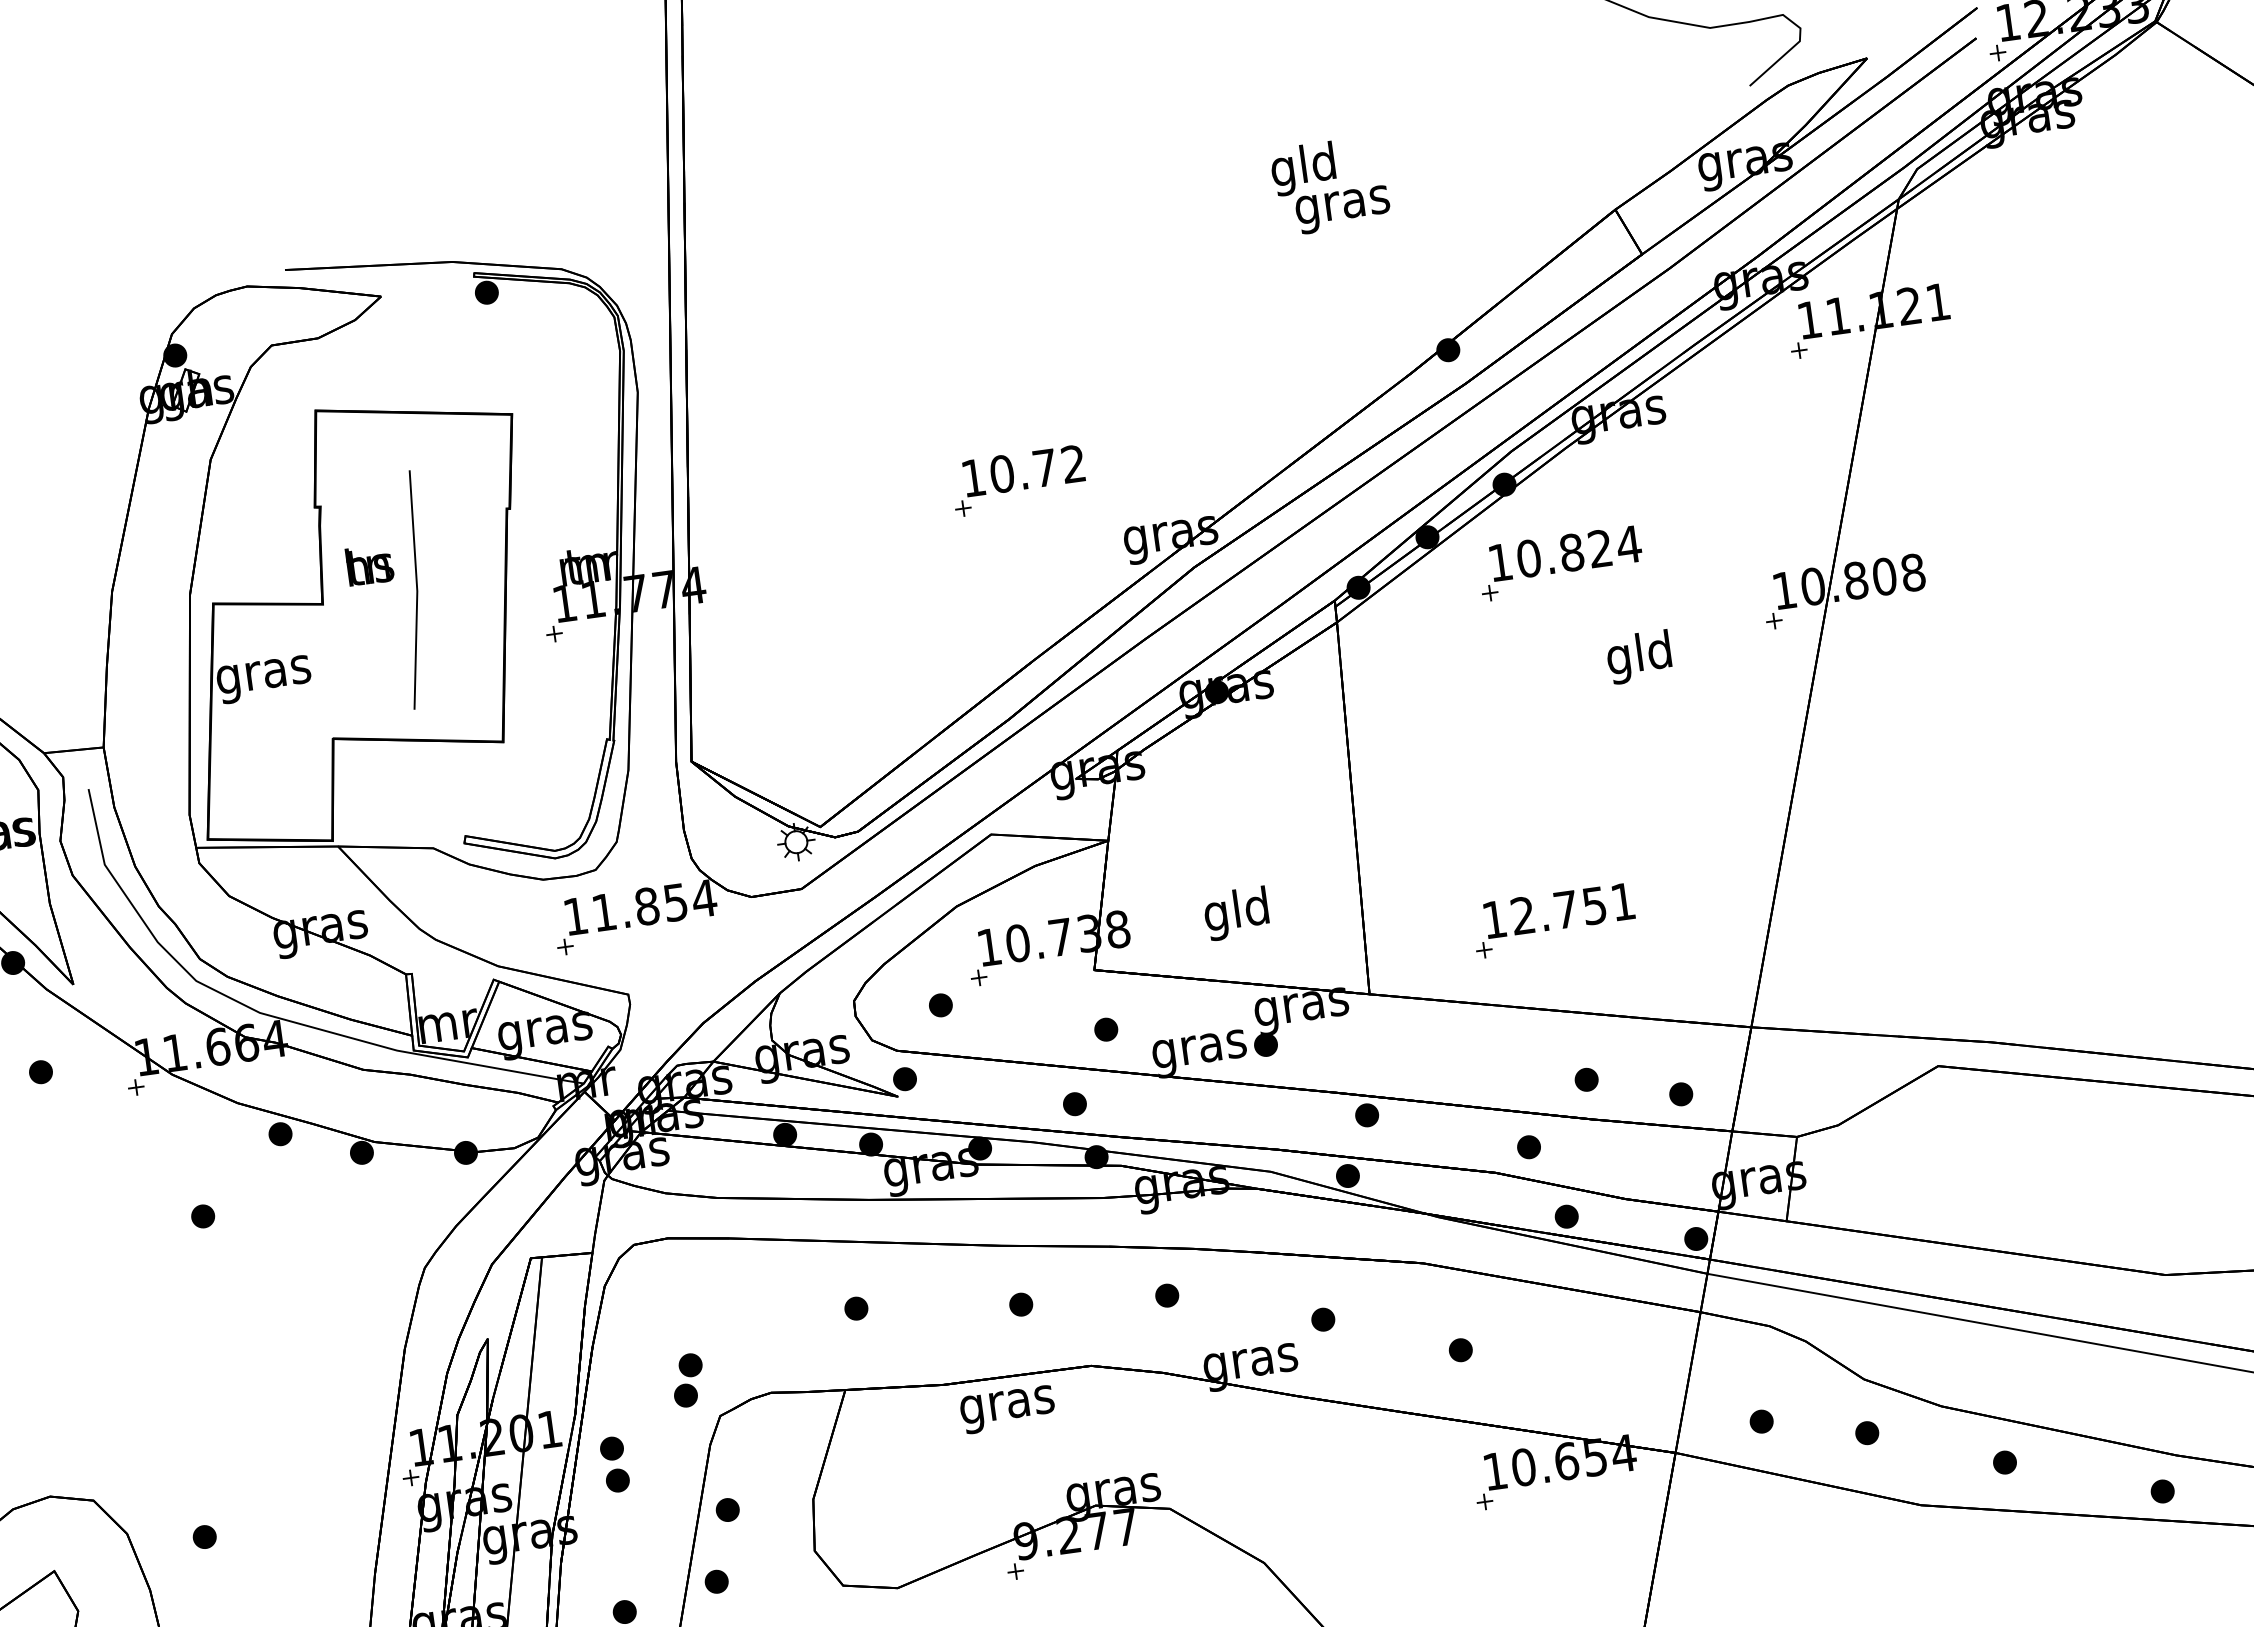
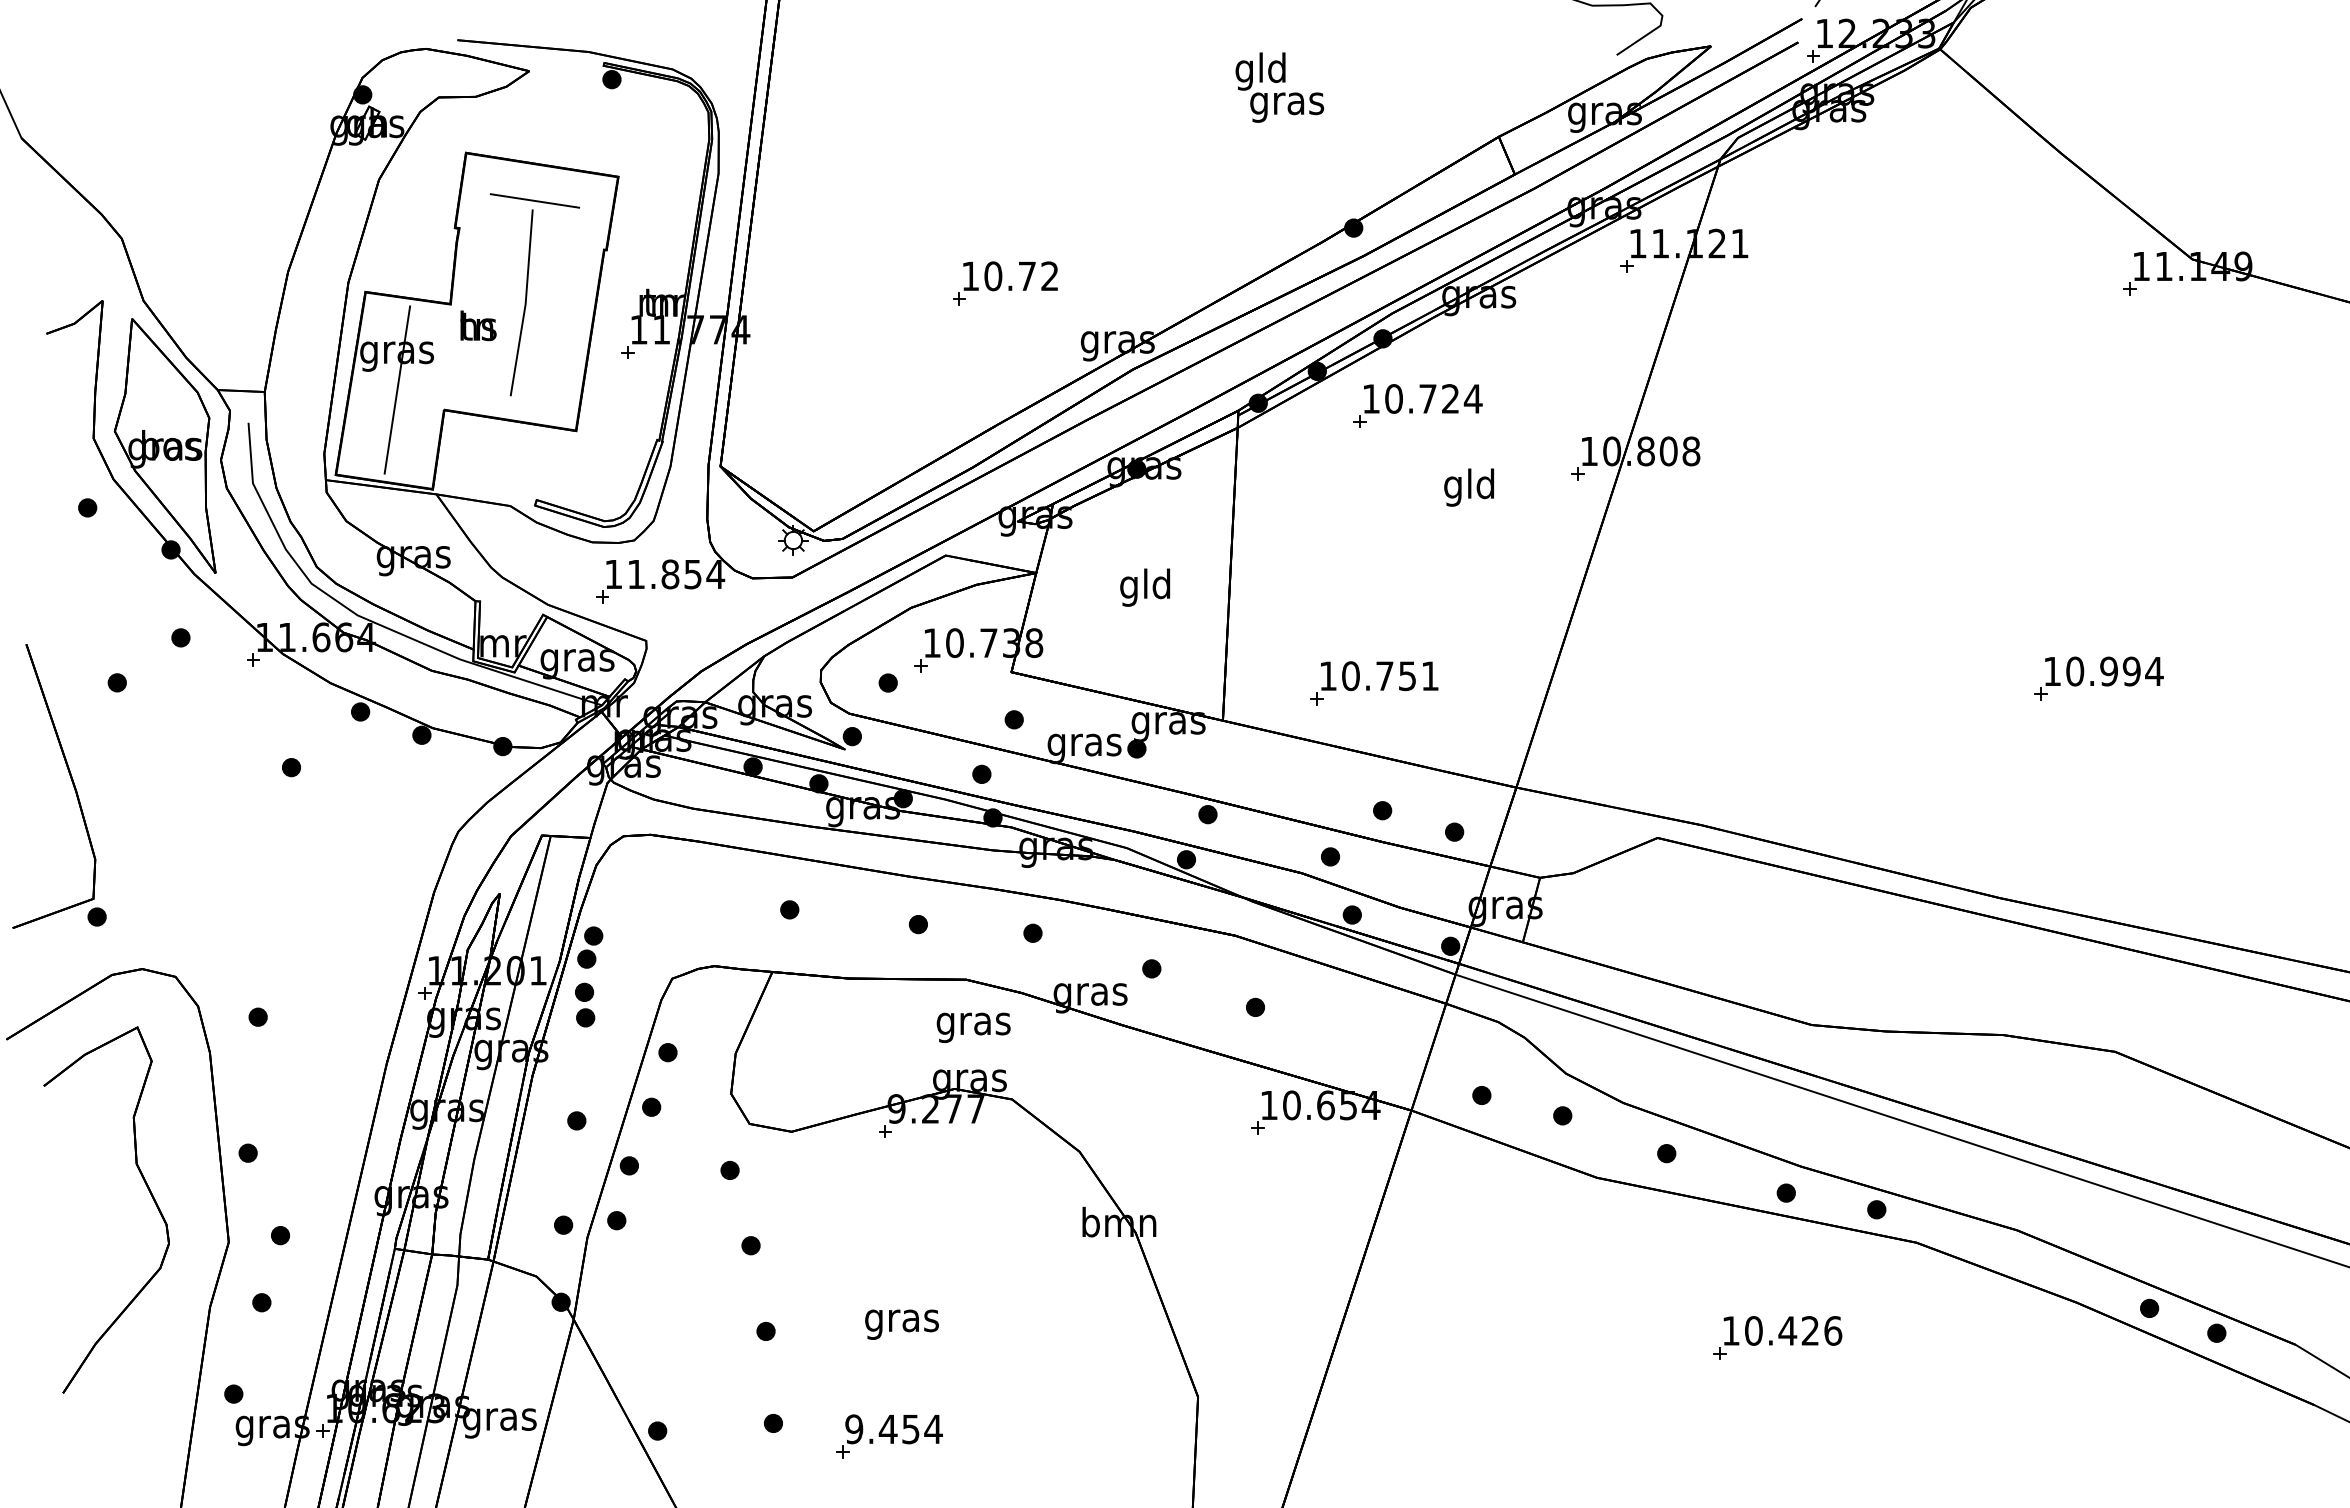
line: (410, 458) -> (534, 200), added
text: (1571, 552) -> (1427, 398), 10.824 -> 10.724
text: (369, 564) -> (478, 325), moved
line: (270, 721) -> (397, 389), added
text: (1236, 913) -> (1145, 587), moved
text: (1522, 916) -> (1350, 676), 12.751 -> 10.751
part: (688, 1380) -> (590, 947), moved
text: (1007, 1409) -> (973, 1027), moved

